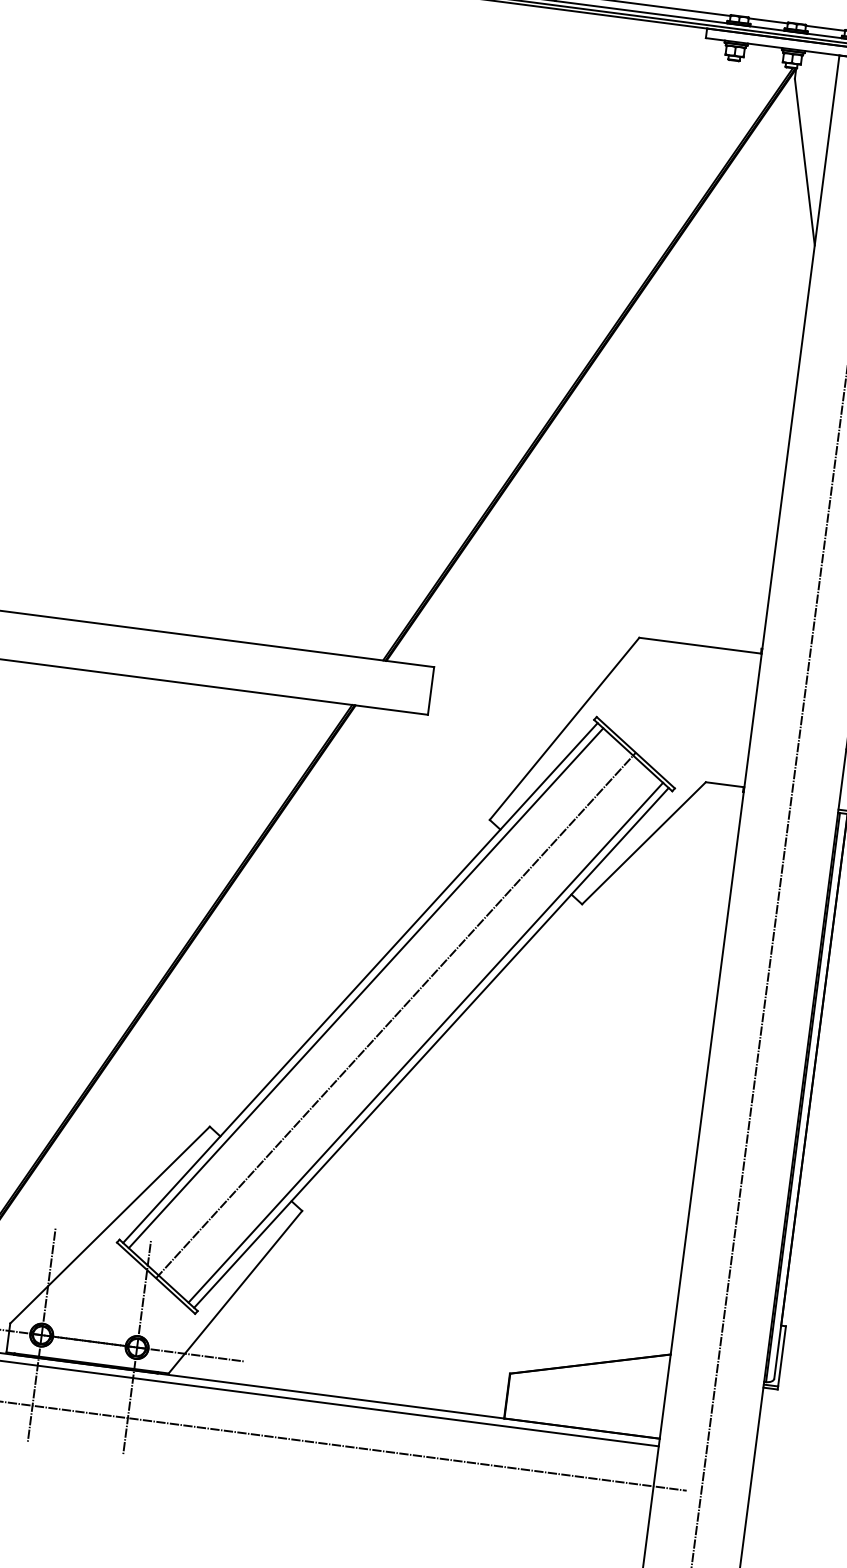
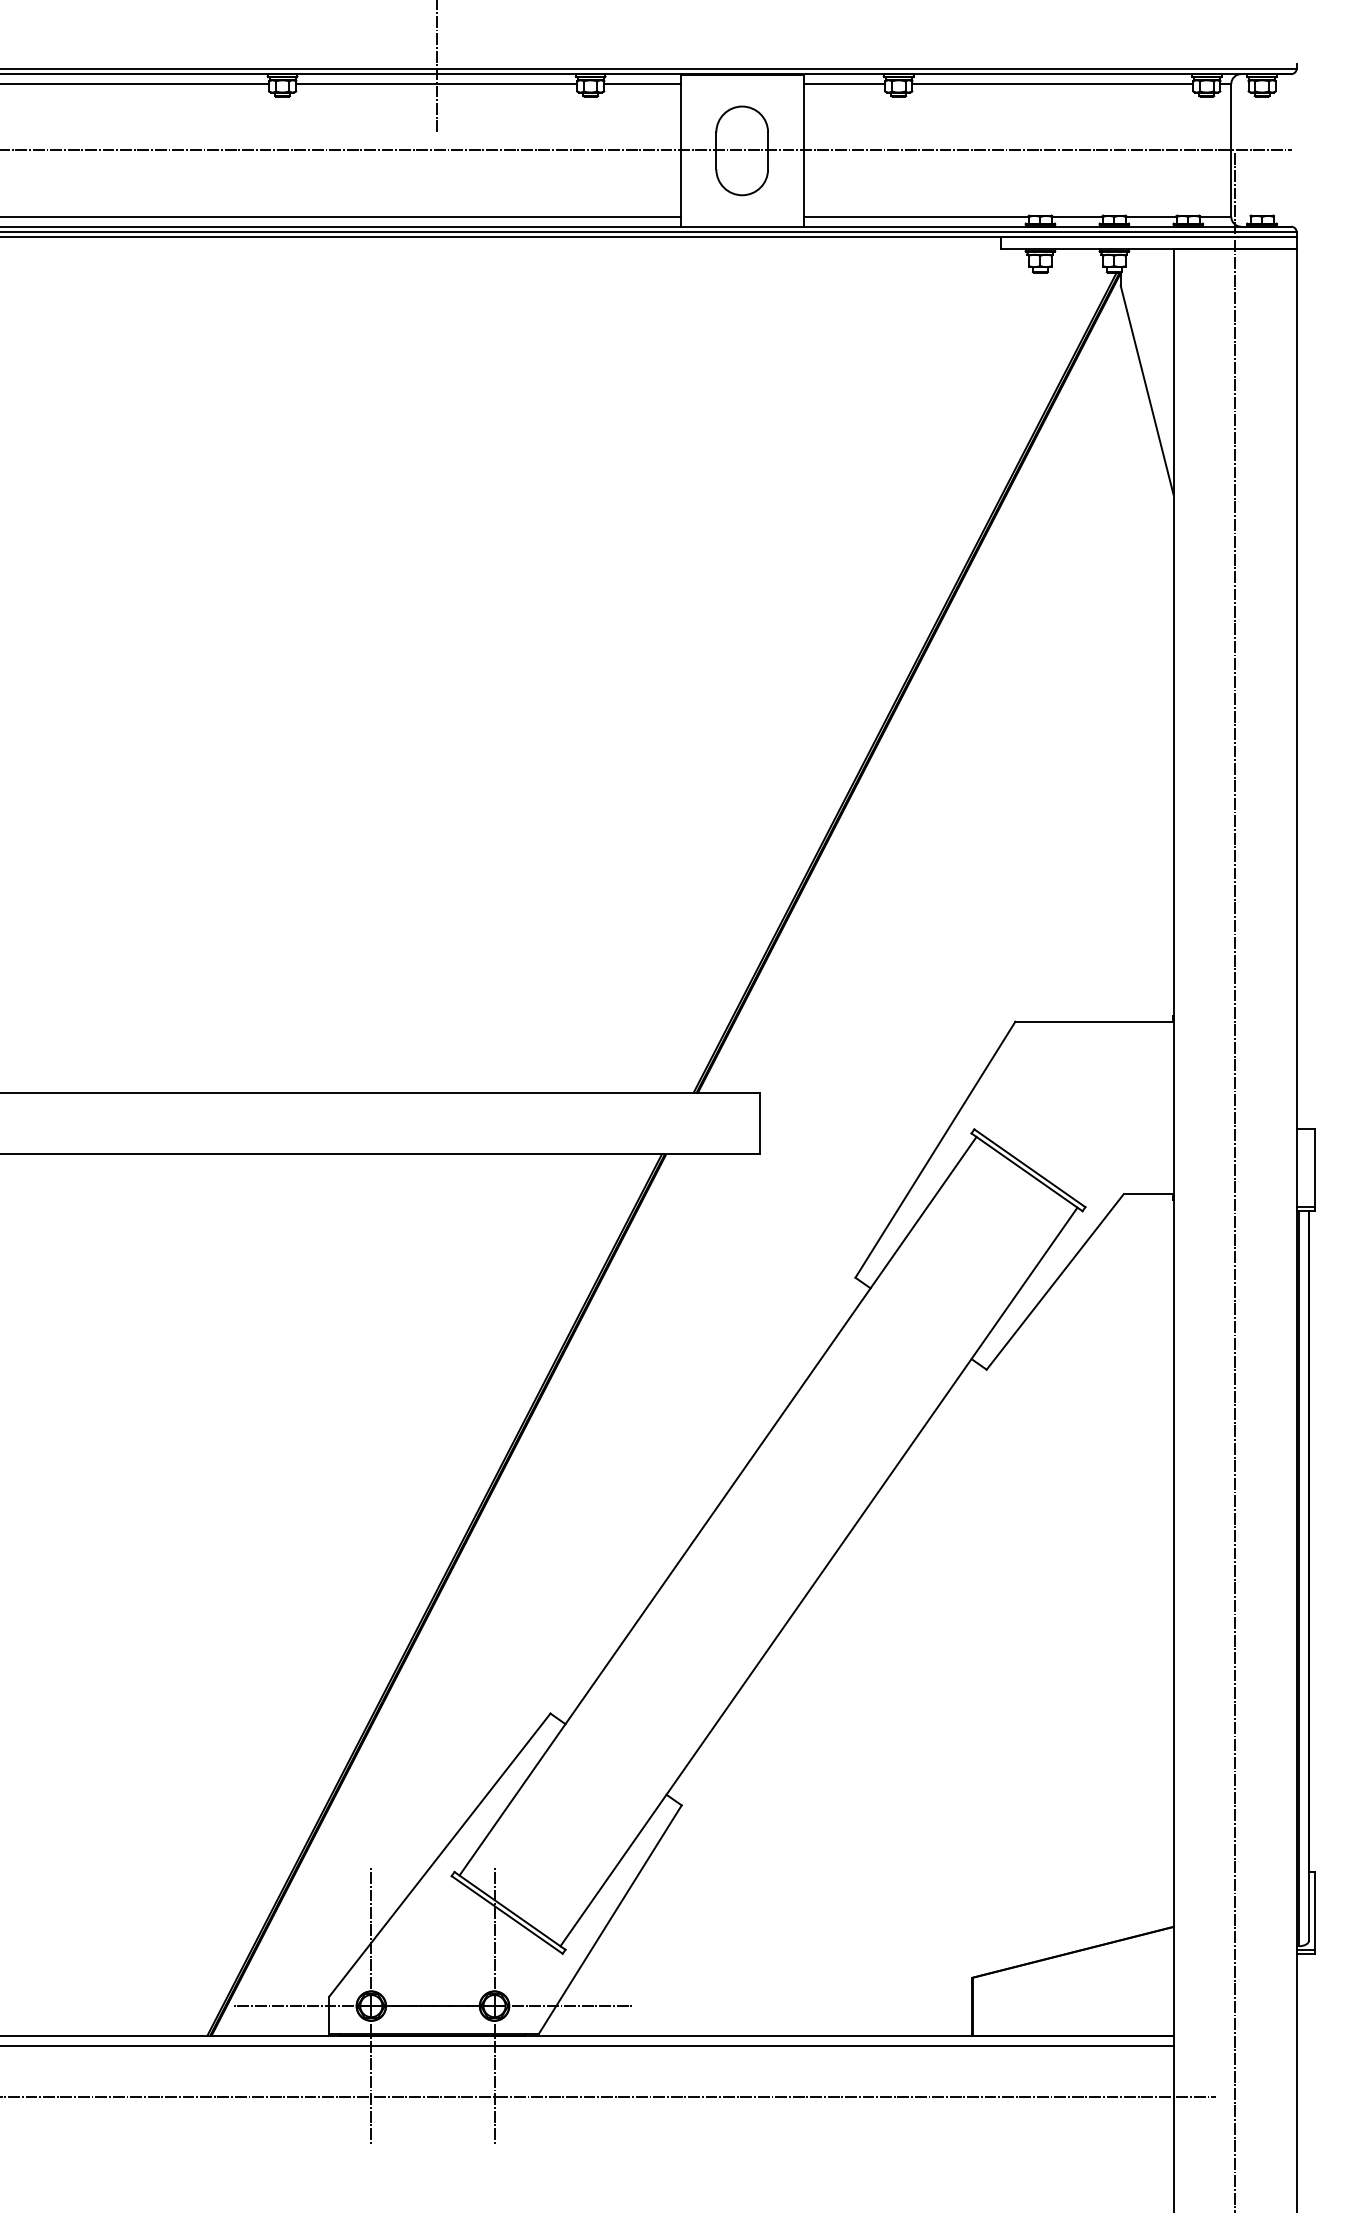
line: (365, 987) -> (725, 1511), removed
line: (395, 1015) -> (768, 1541), removed
line: (425, 1042) -> (810, 1570), removed

